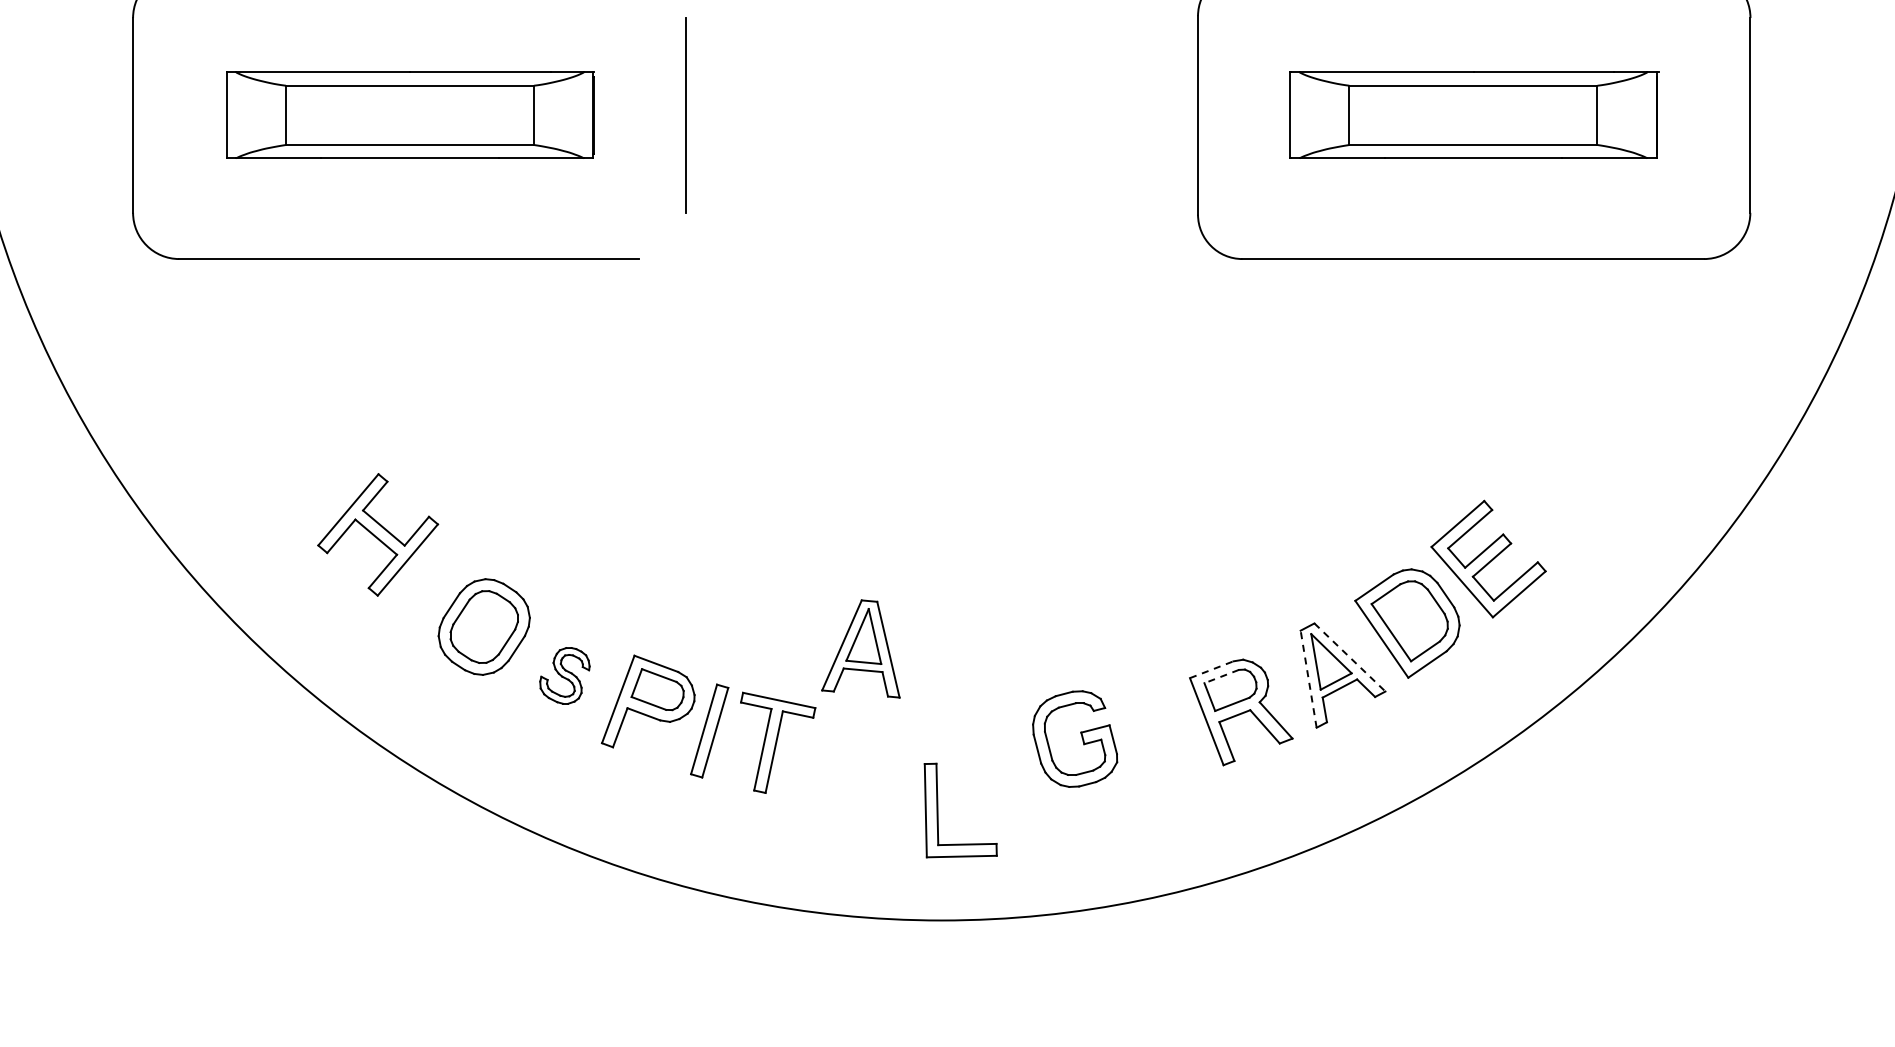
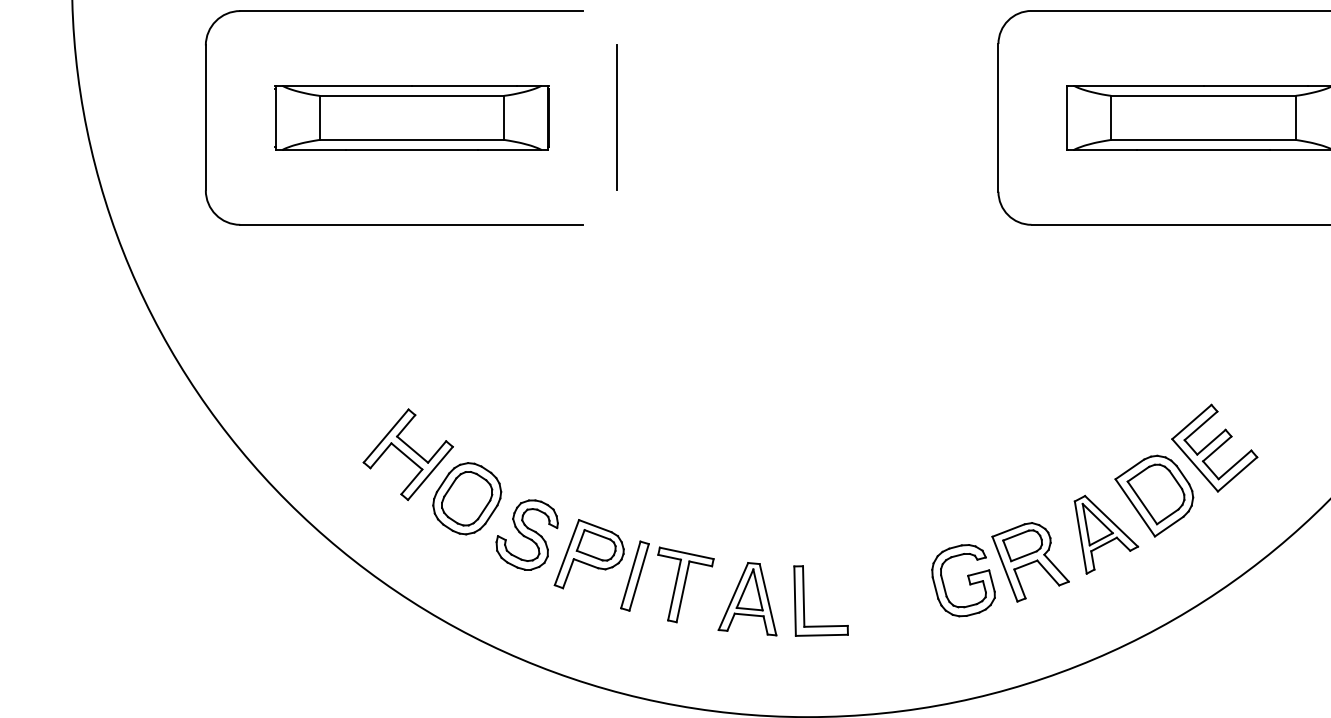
part: (378, 534) -> (408, 454), moved
part: (860, 648) -> (747, 598), moved
line: (1350, 657) -> (1111, 521), dashed -> solid
line: (1212, 669) -> (1009, 530), dashed -> solid
part: (564, 675) -> (526, 534), size x1.67
line: (1221, 676) -> (1015, 535), dashed -> solid
line: (1308, 678) -> (1080, 537), dashed -> solid
part: (1075, 738) -> (963, 580), moved
part: (938, 810) -> (804, 601), moved

